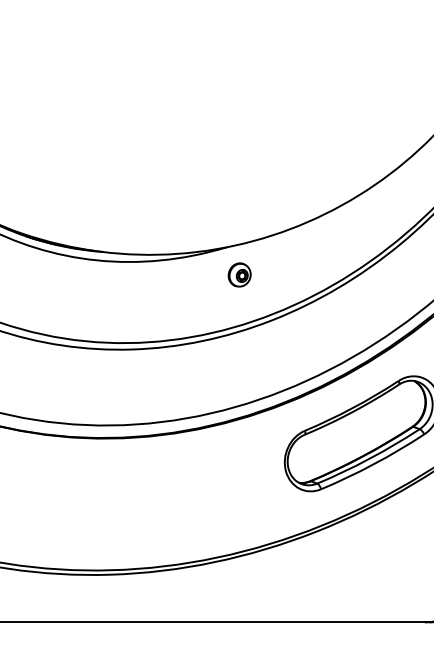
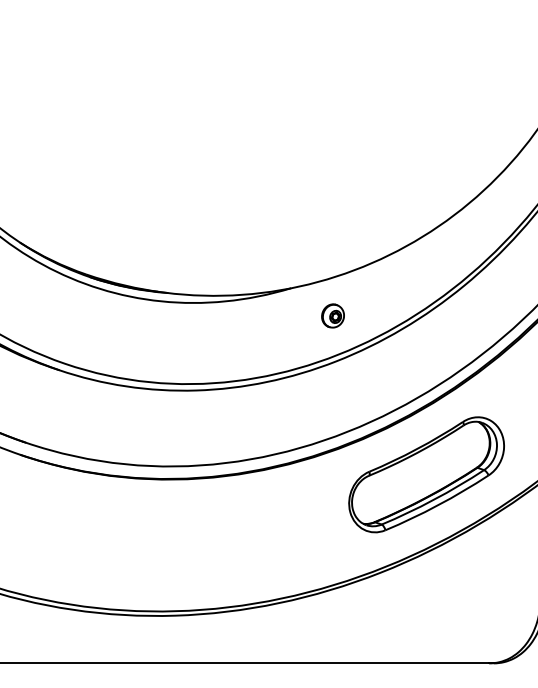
part: (239, 274) -> (332, 315), moved

